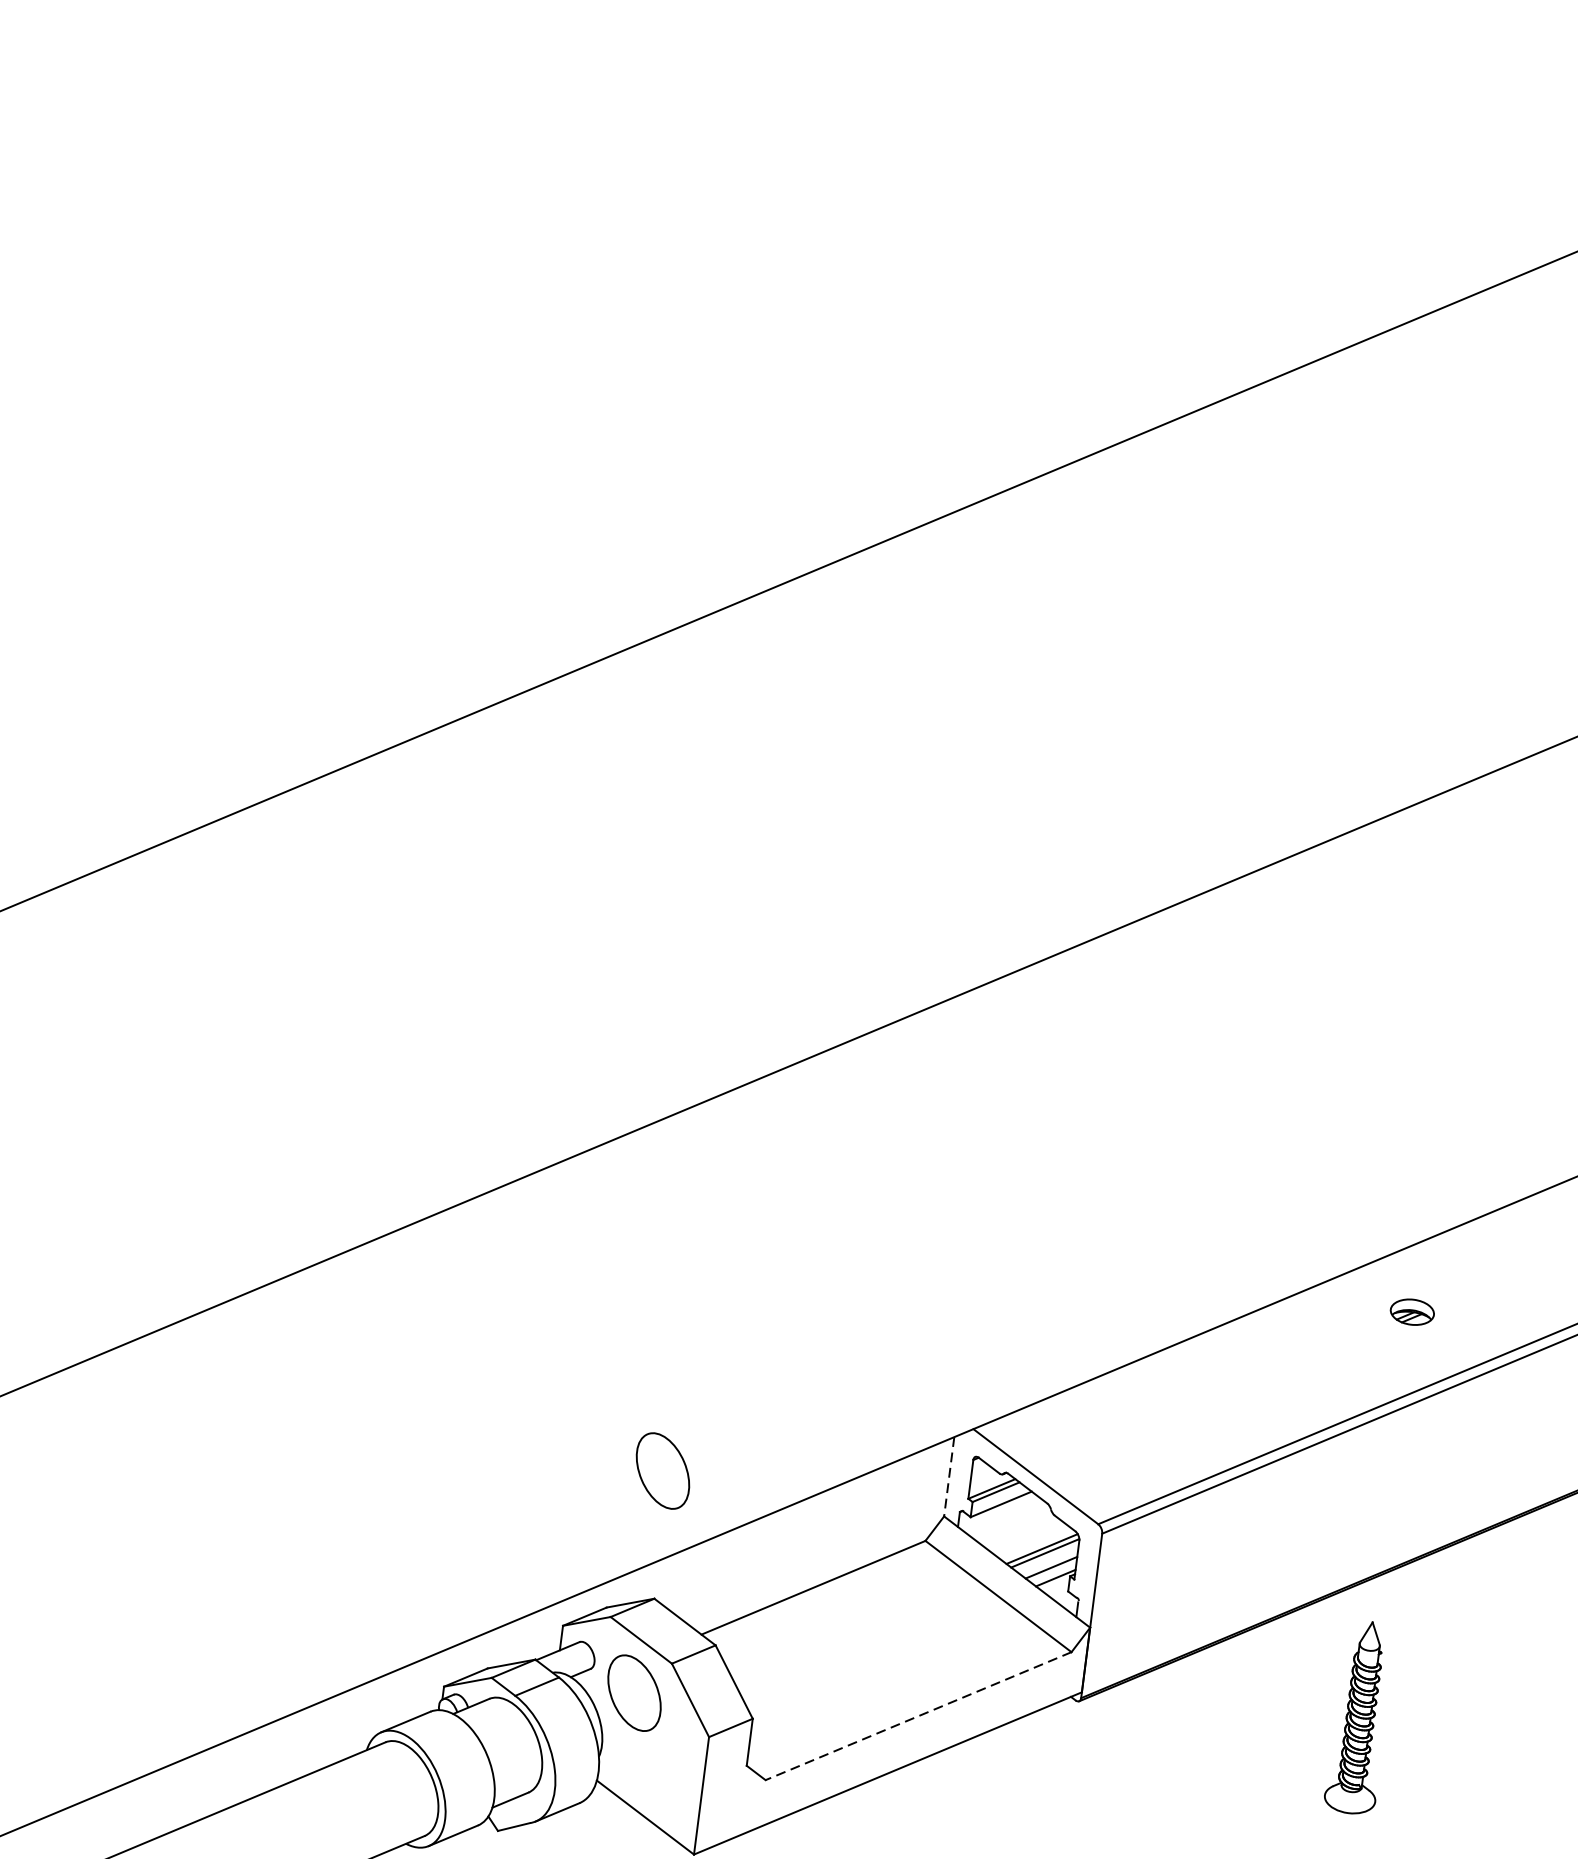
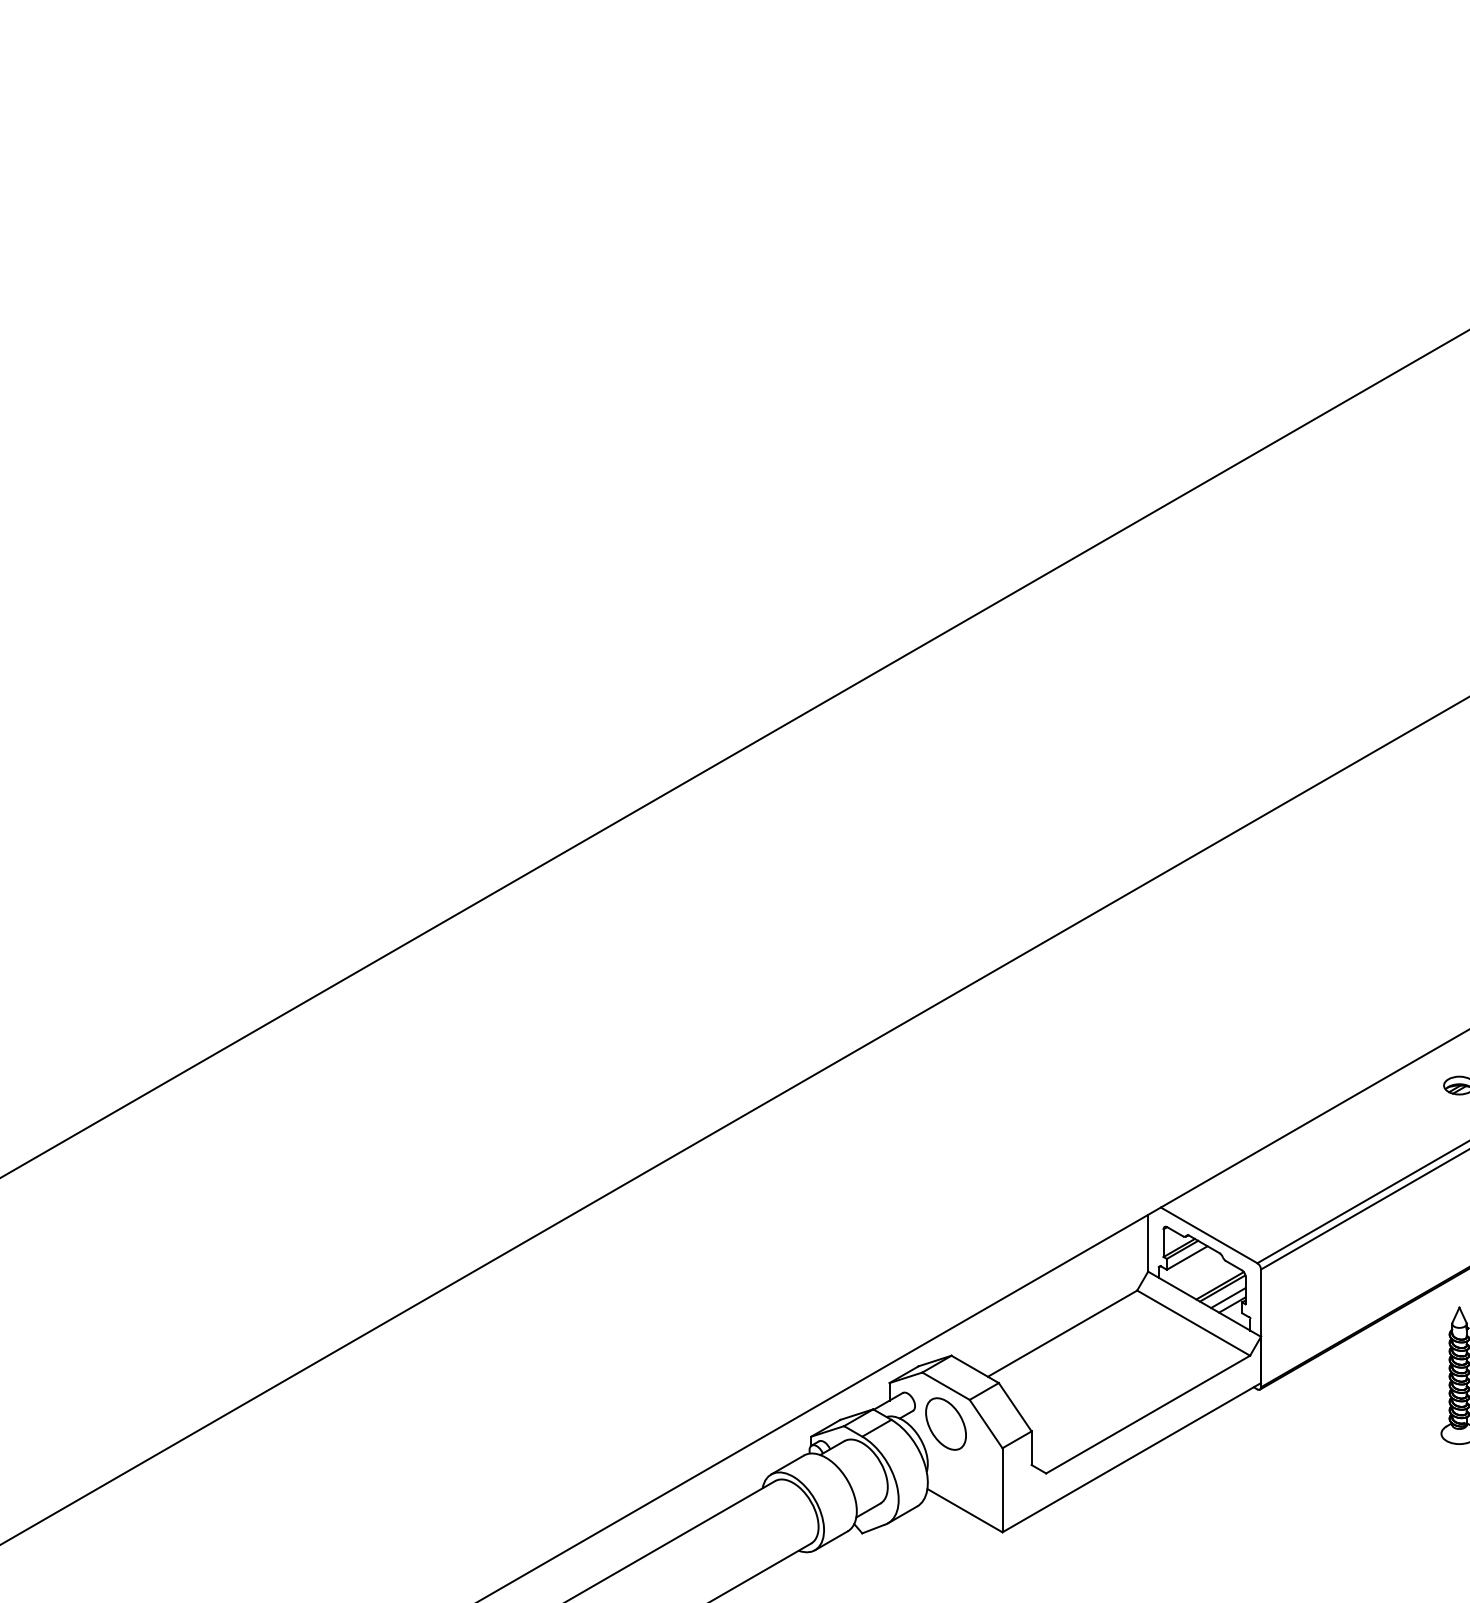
part: (662, 1470) -> (945, 1264), removed
line: (949, 1477) -> (1148, 1243), dashed -> solid
line: (919, 1716) -> (1148, 1414), dashed -> solid

